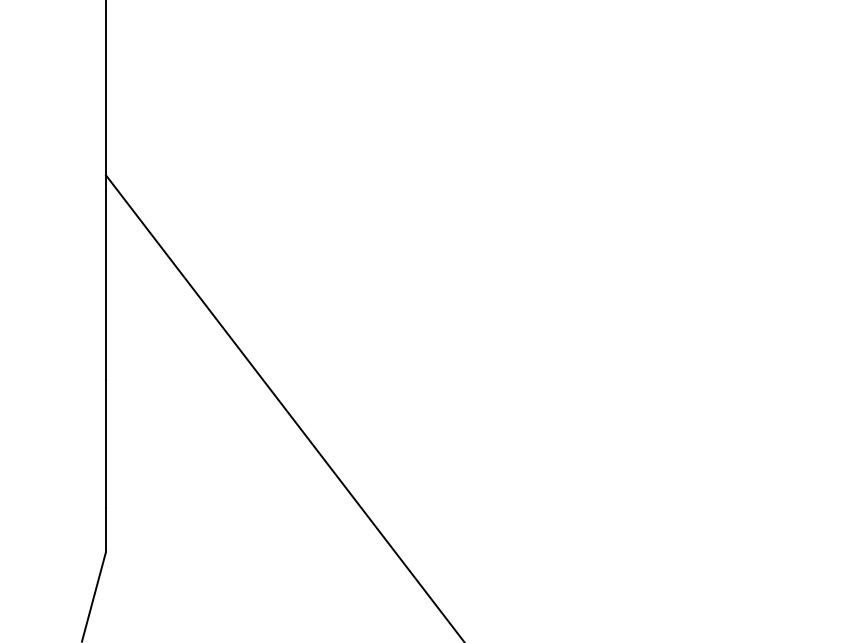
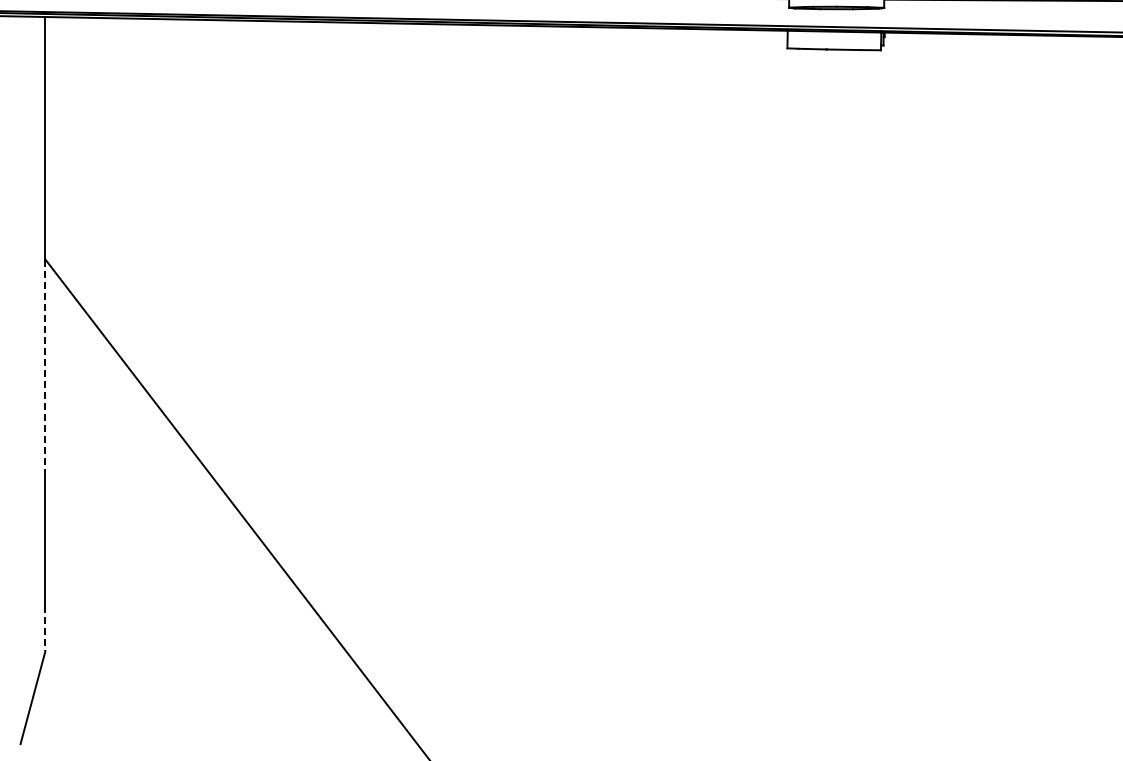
line: (105, 278) -> (45, 366), solid -> dashed
line: (105, 530) -> (45, 628), solid -> dashed

